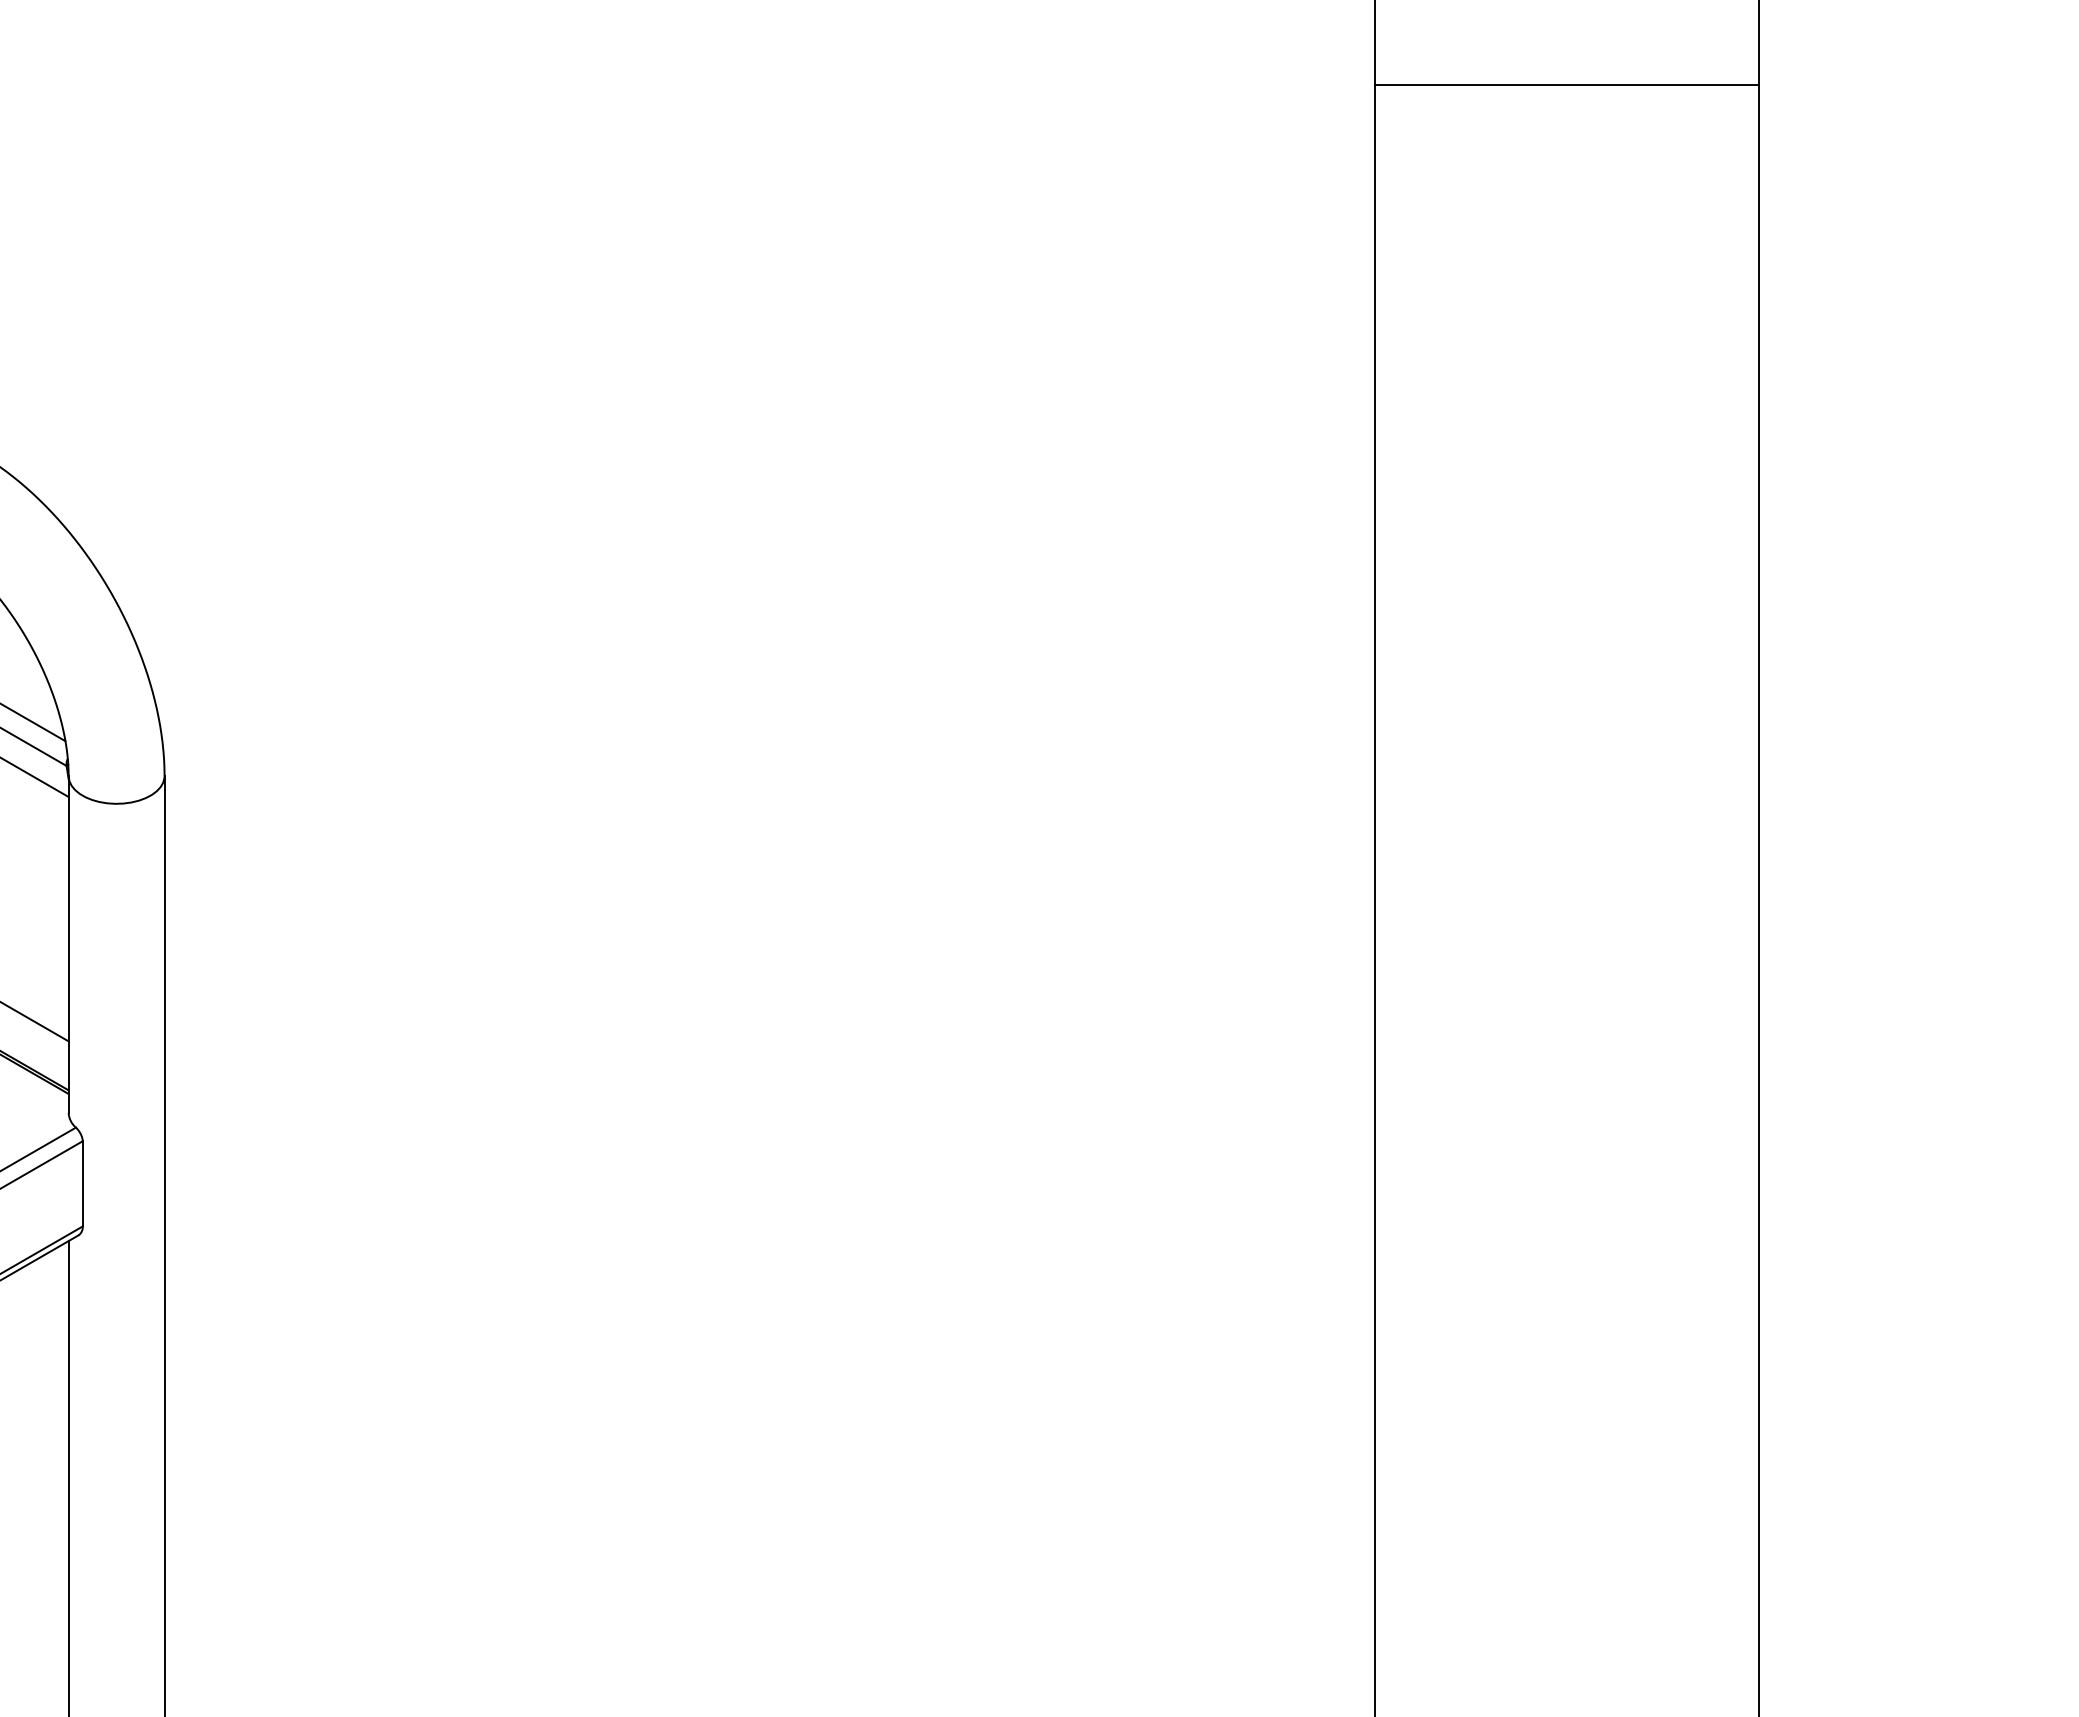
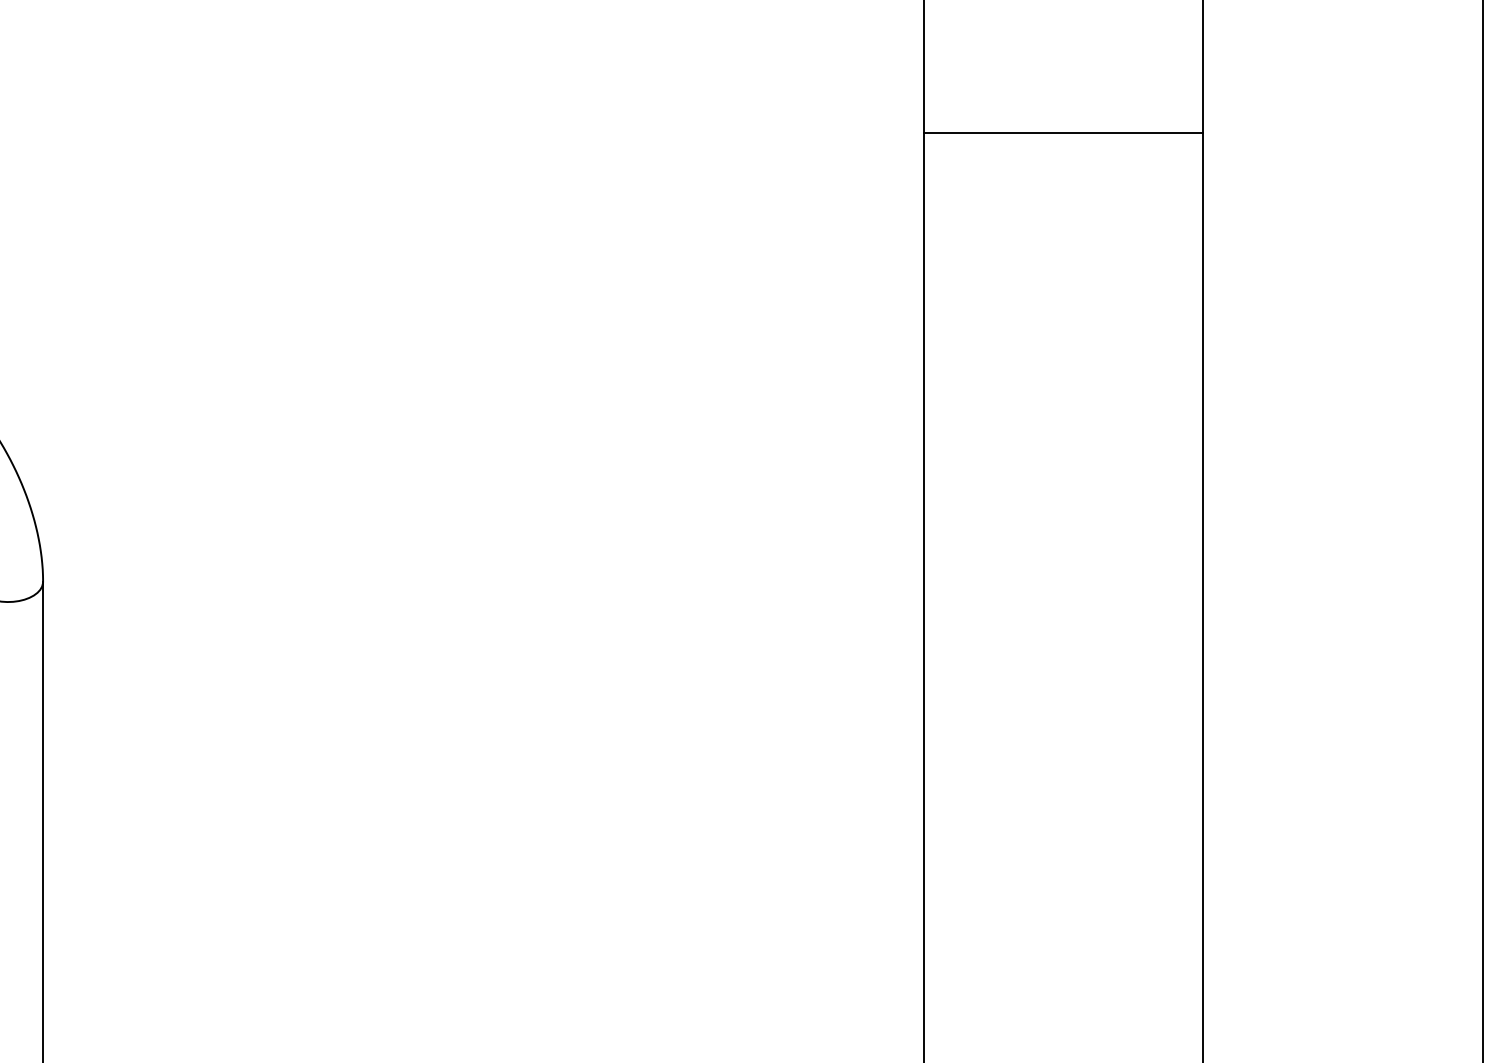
line: (1566, 84) -> (1063, 133), moved

